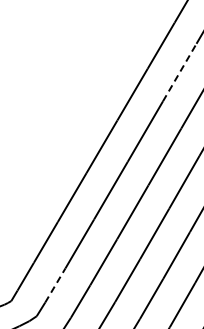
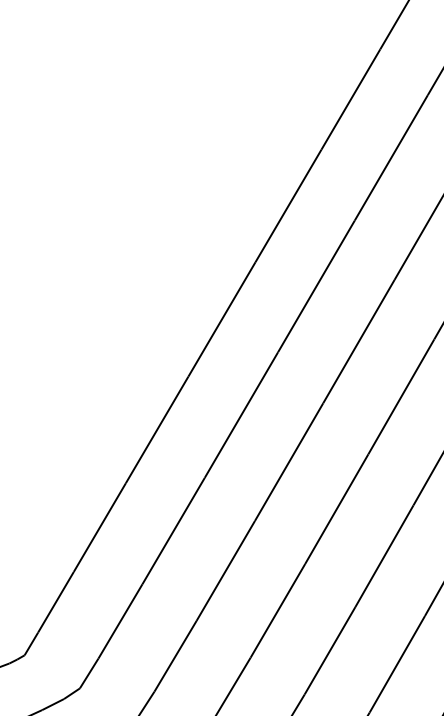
line: (180, 72) -> (392, 157), dashed -> solid
line: (55, 285) -> (120, 621), dashed -> solid

